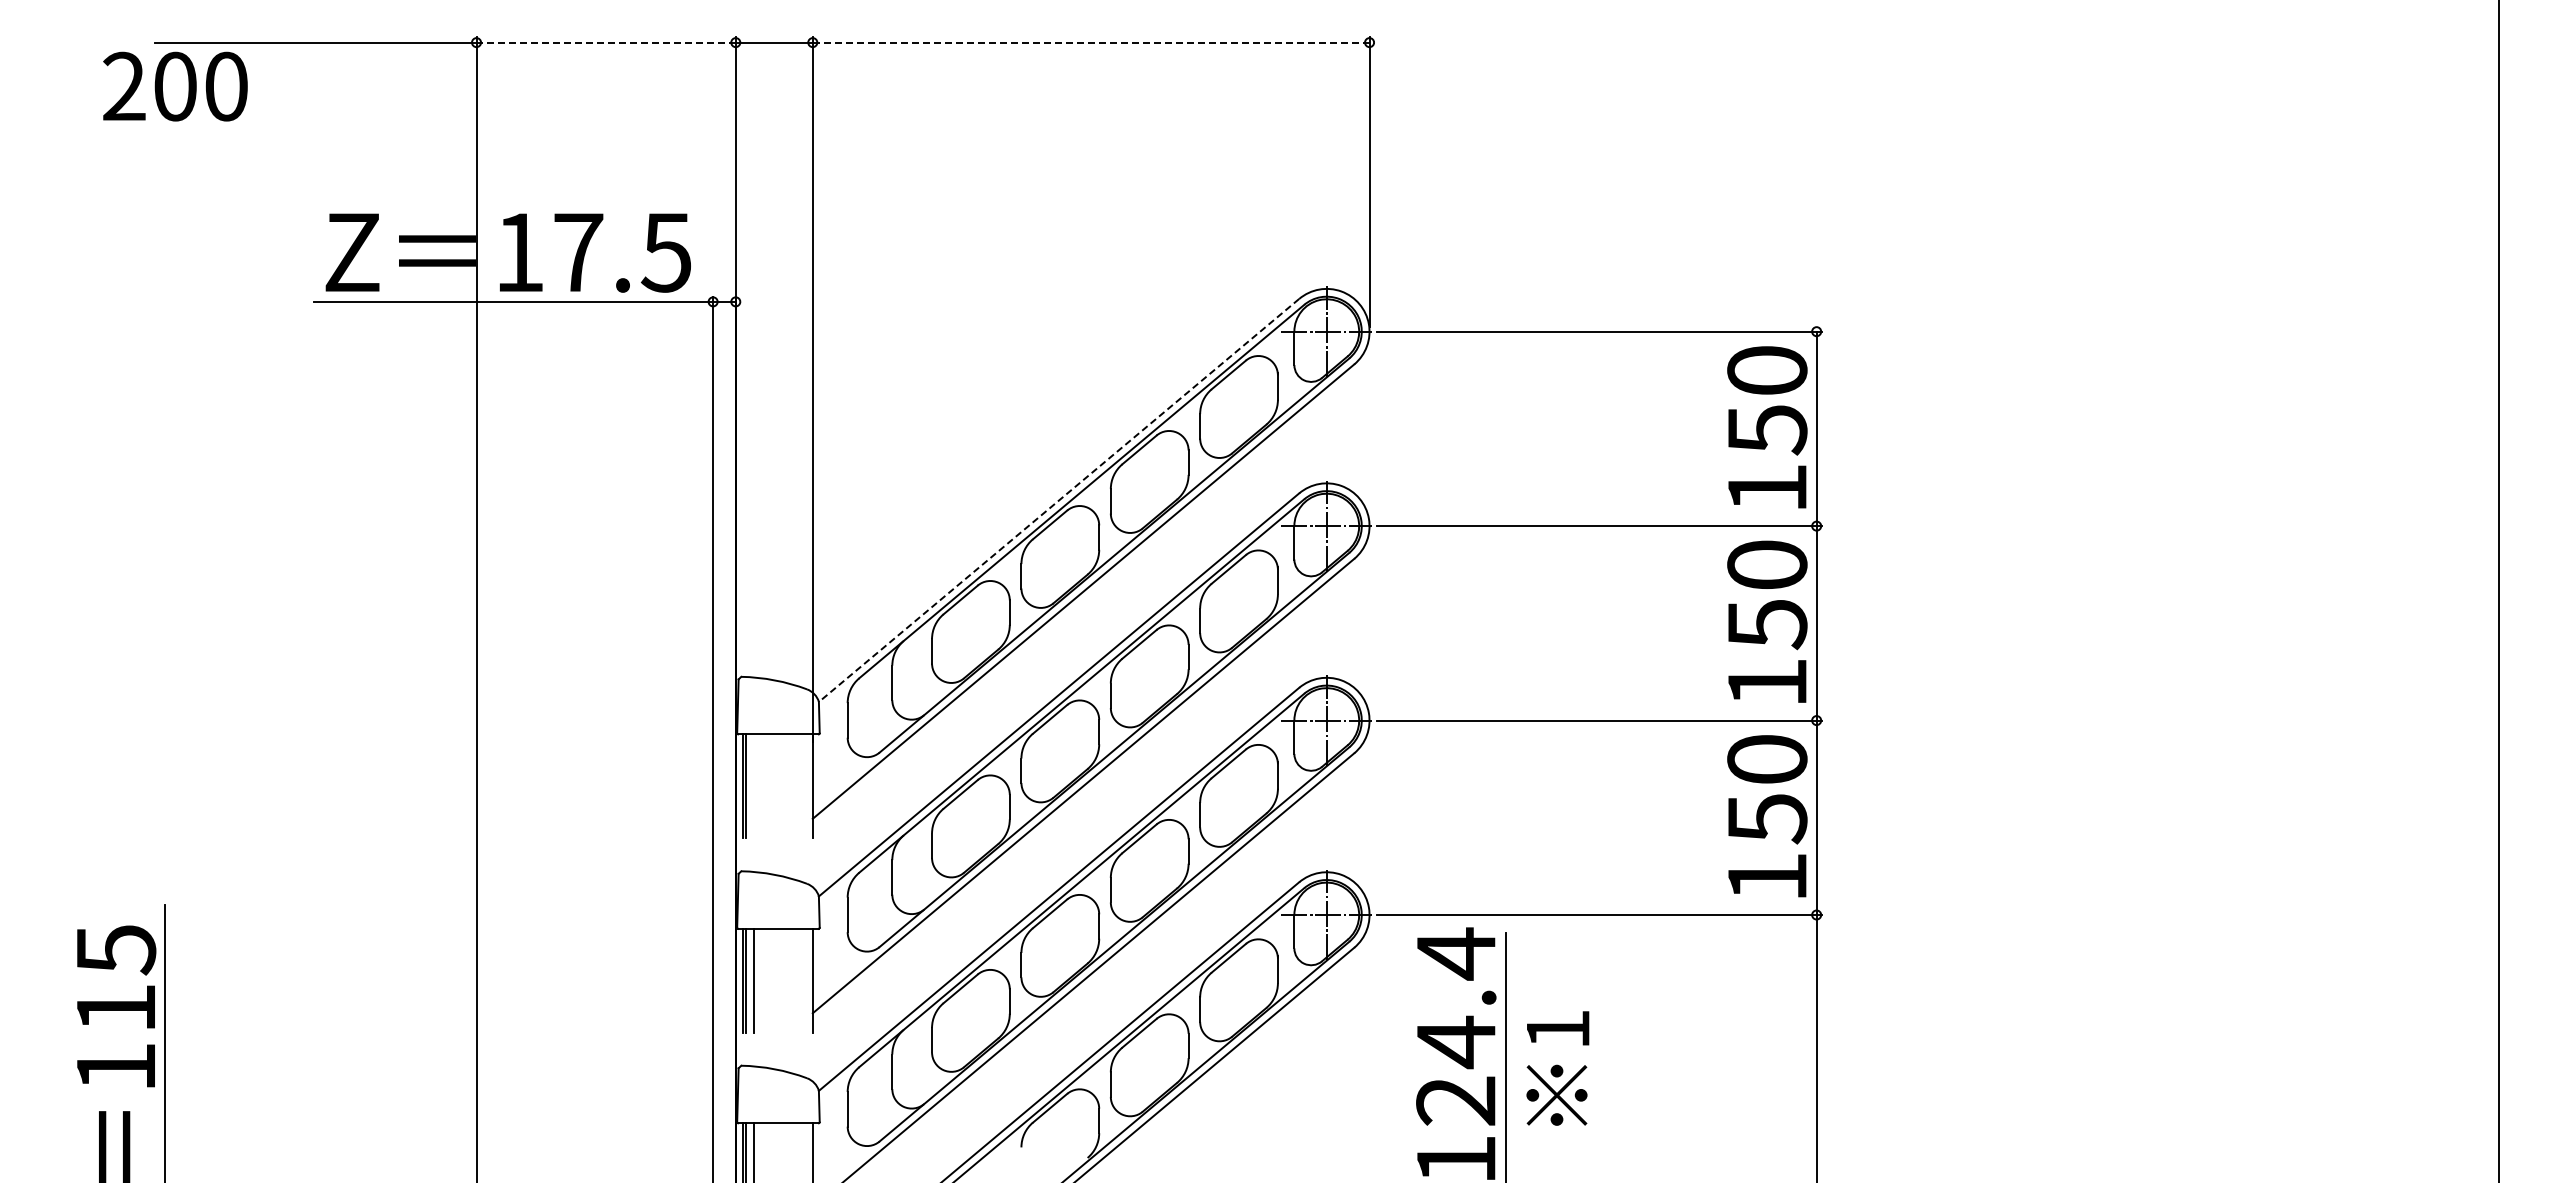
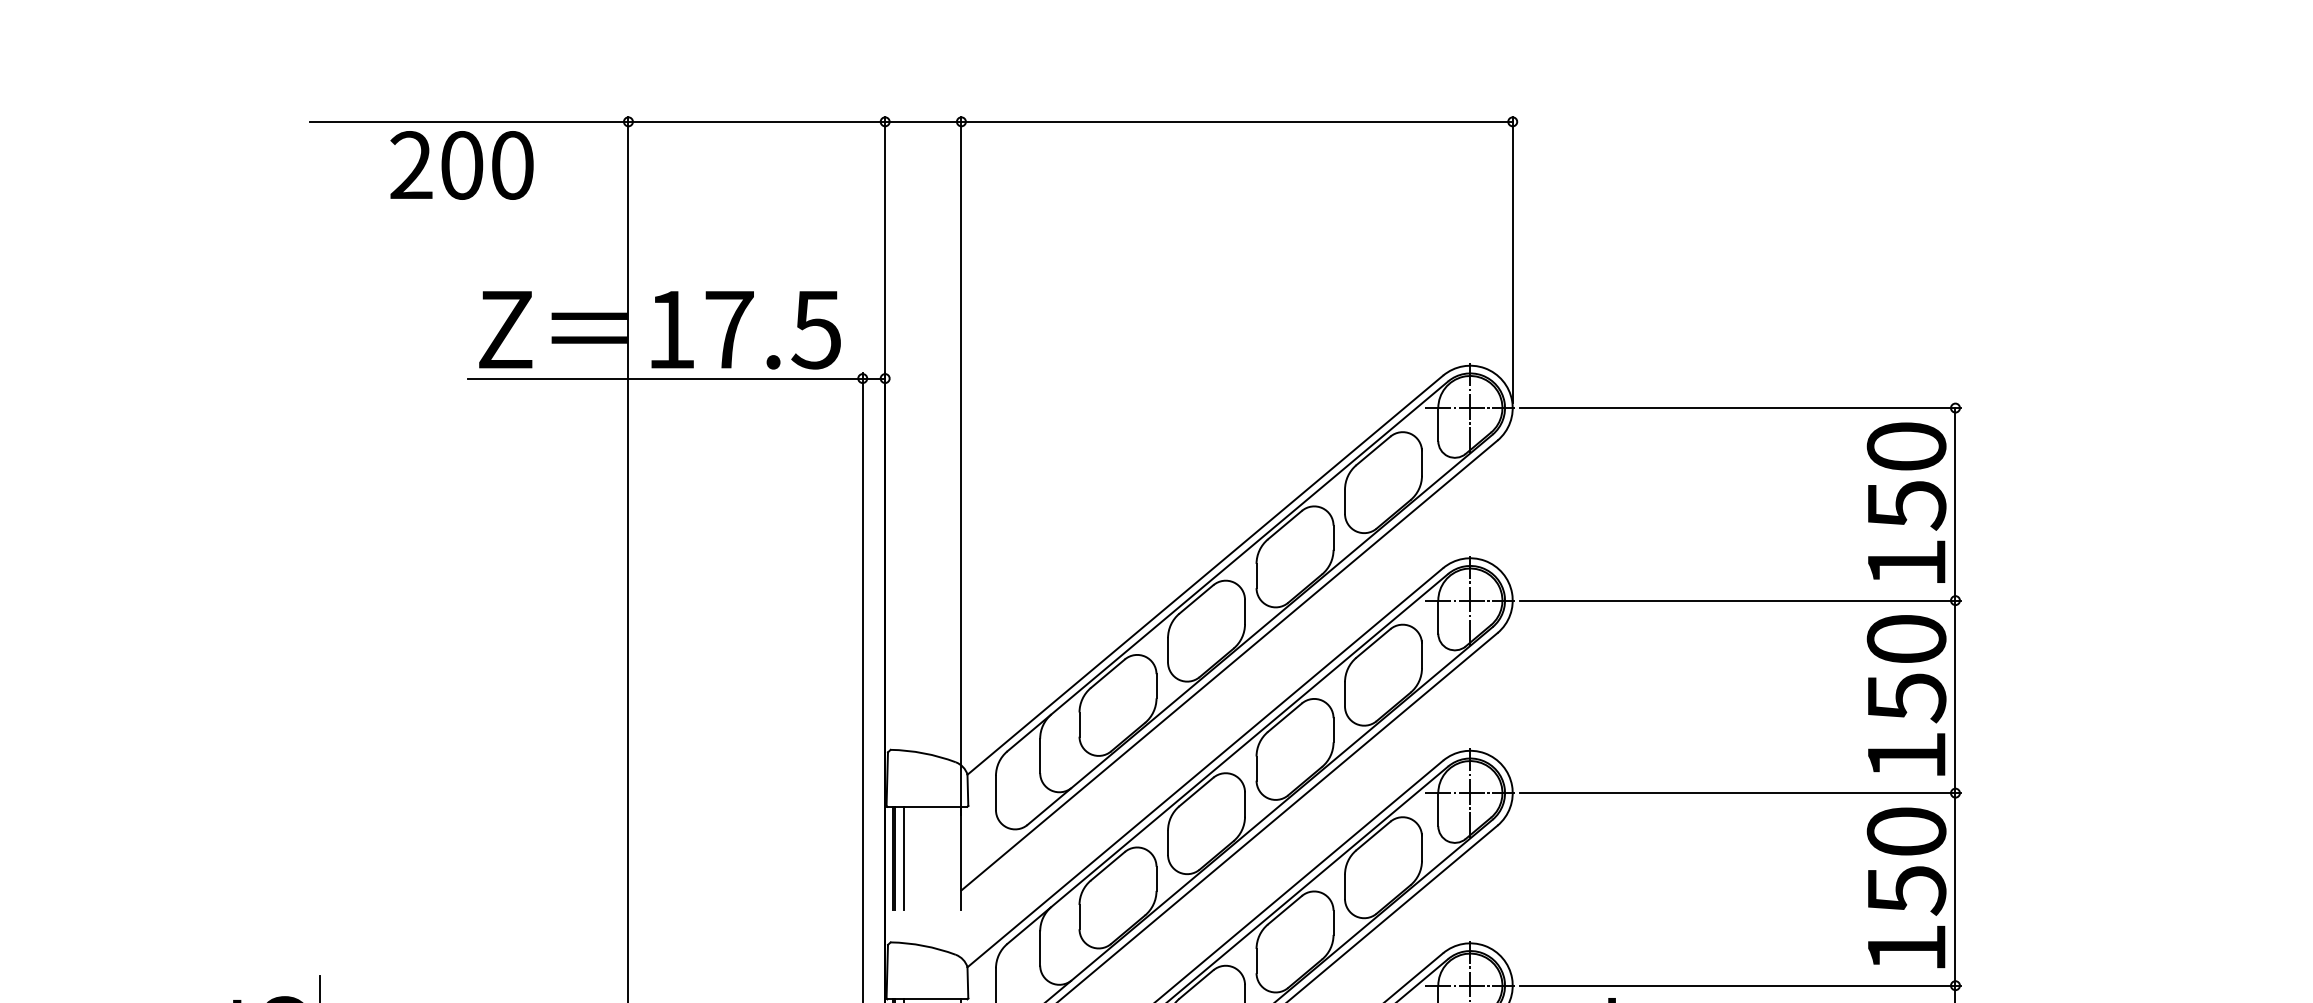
line: (606, 42) -> (757, 121), dashed -> solid
line: (1091, 42) -> (1237, 121), dashed -> solid
text: (175, 86) -> (462, 165), moved
line: (1059, 500) -> (1205, 575), dashed -> solid
line: (754, 786) -> (903, 858), added

